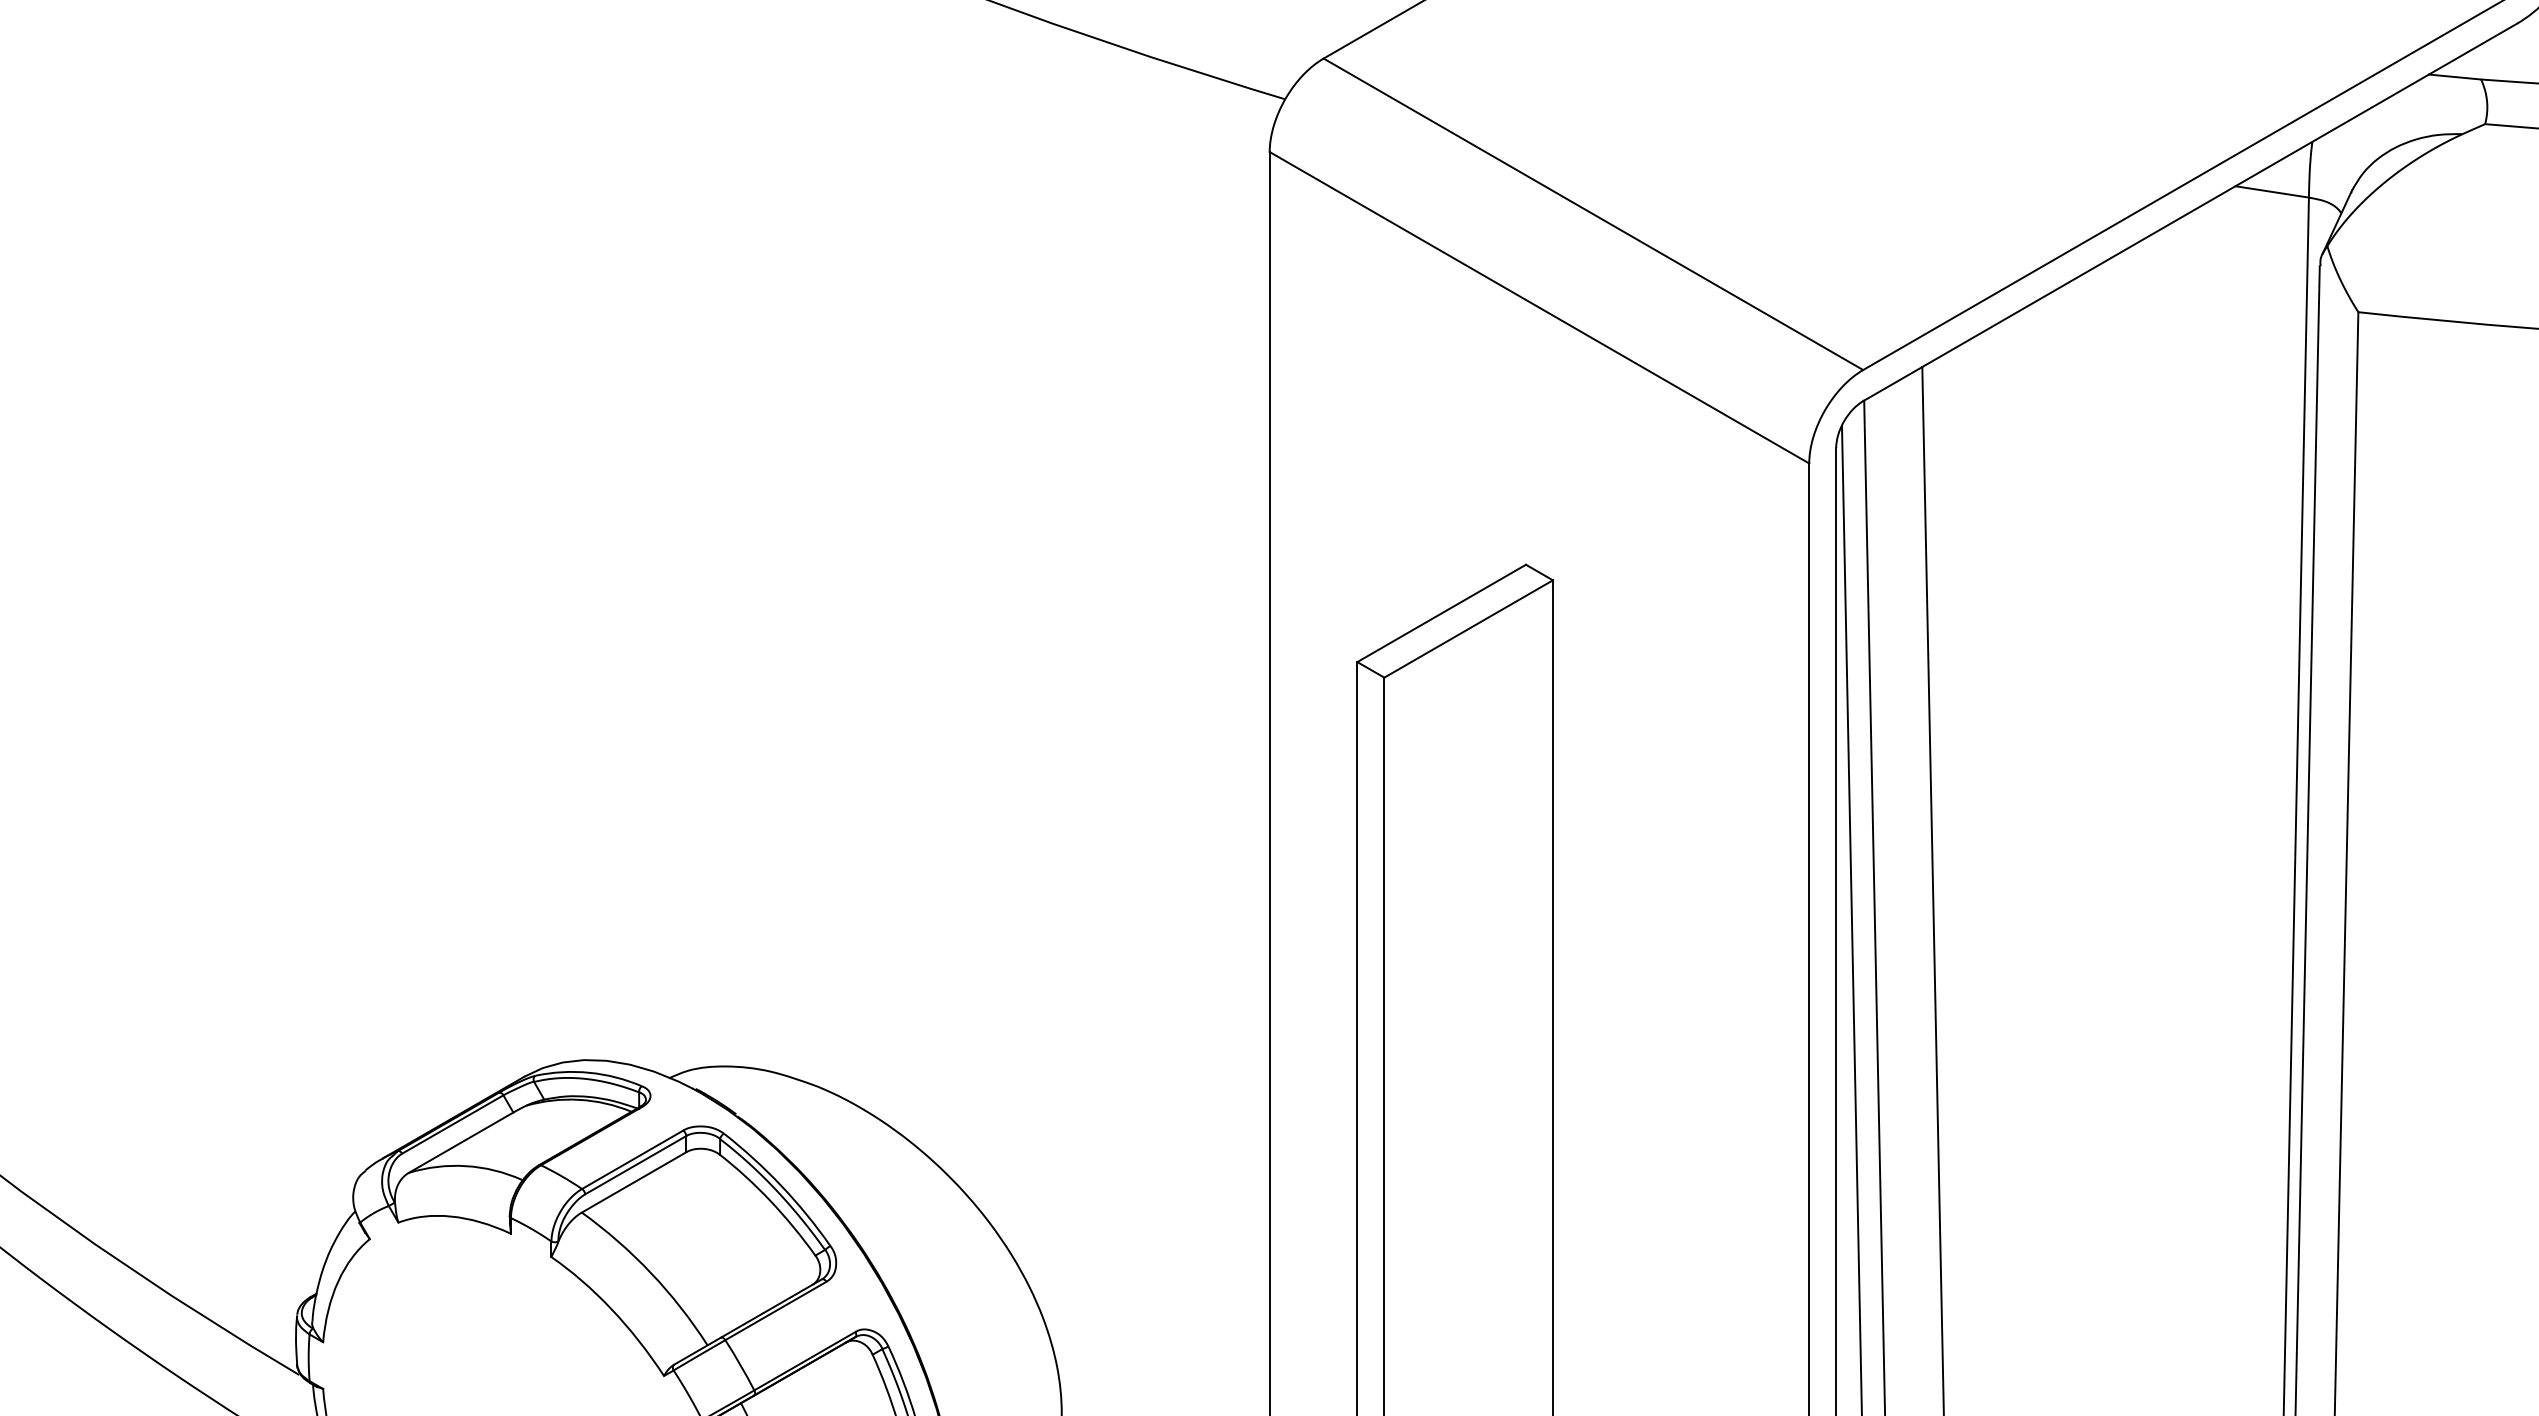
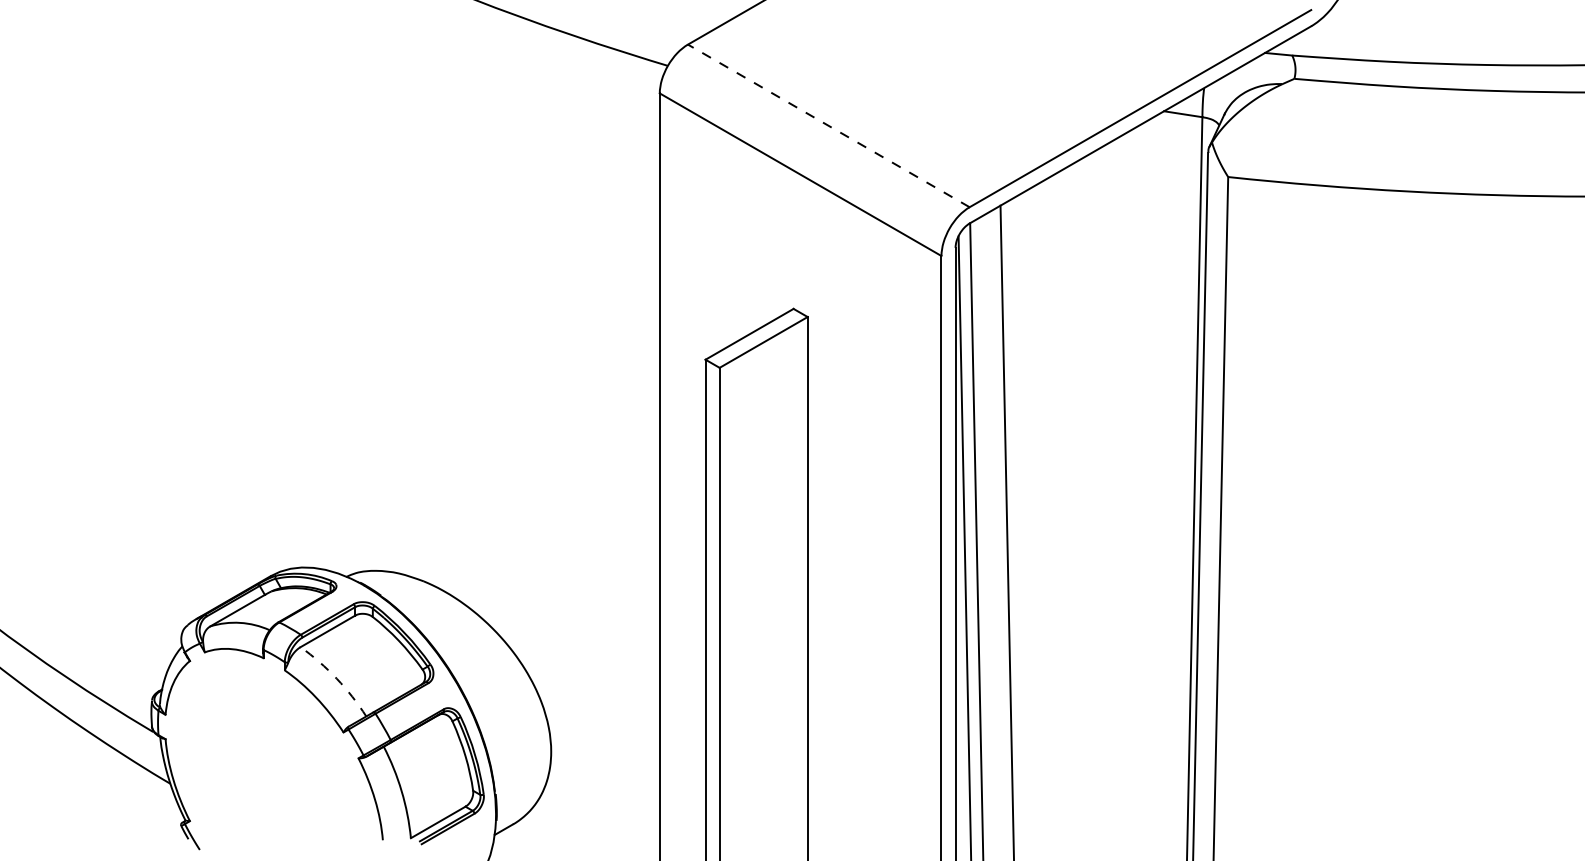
line: (1592, 213) -> (828, 125), solid -> dashed
arc: (650, 1272) -> (336, 678), solid -> dashed

